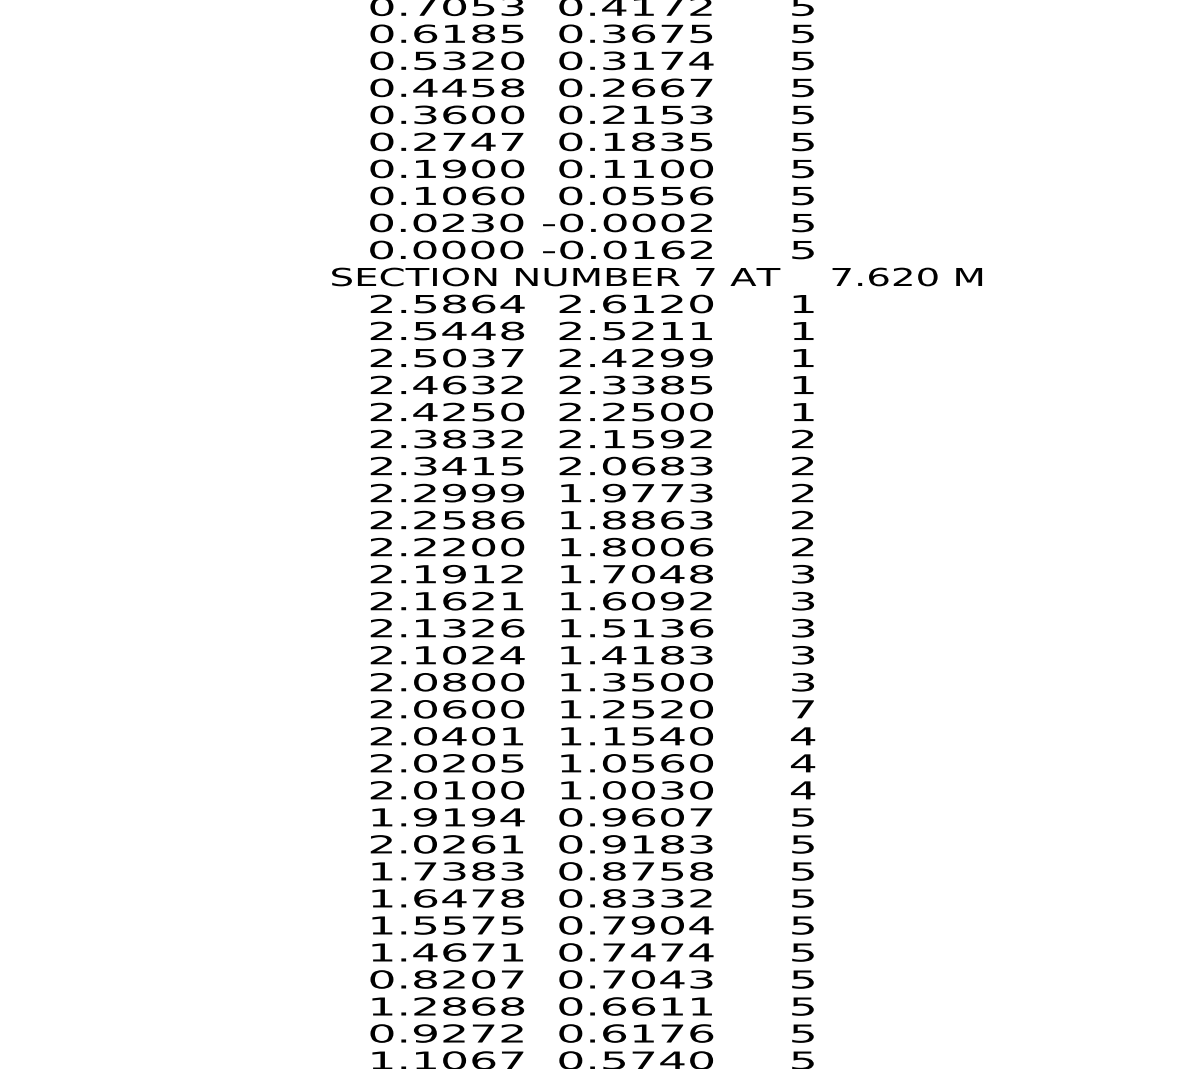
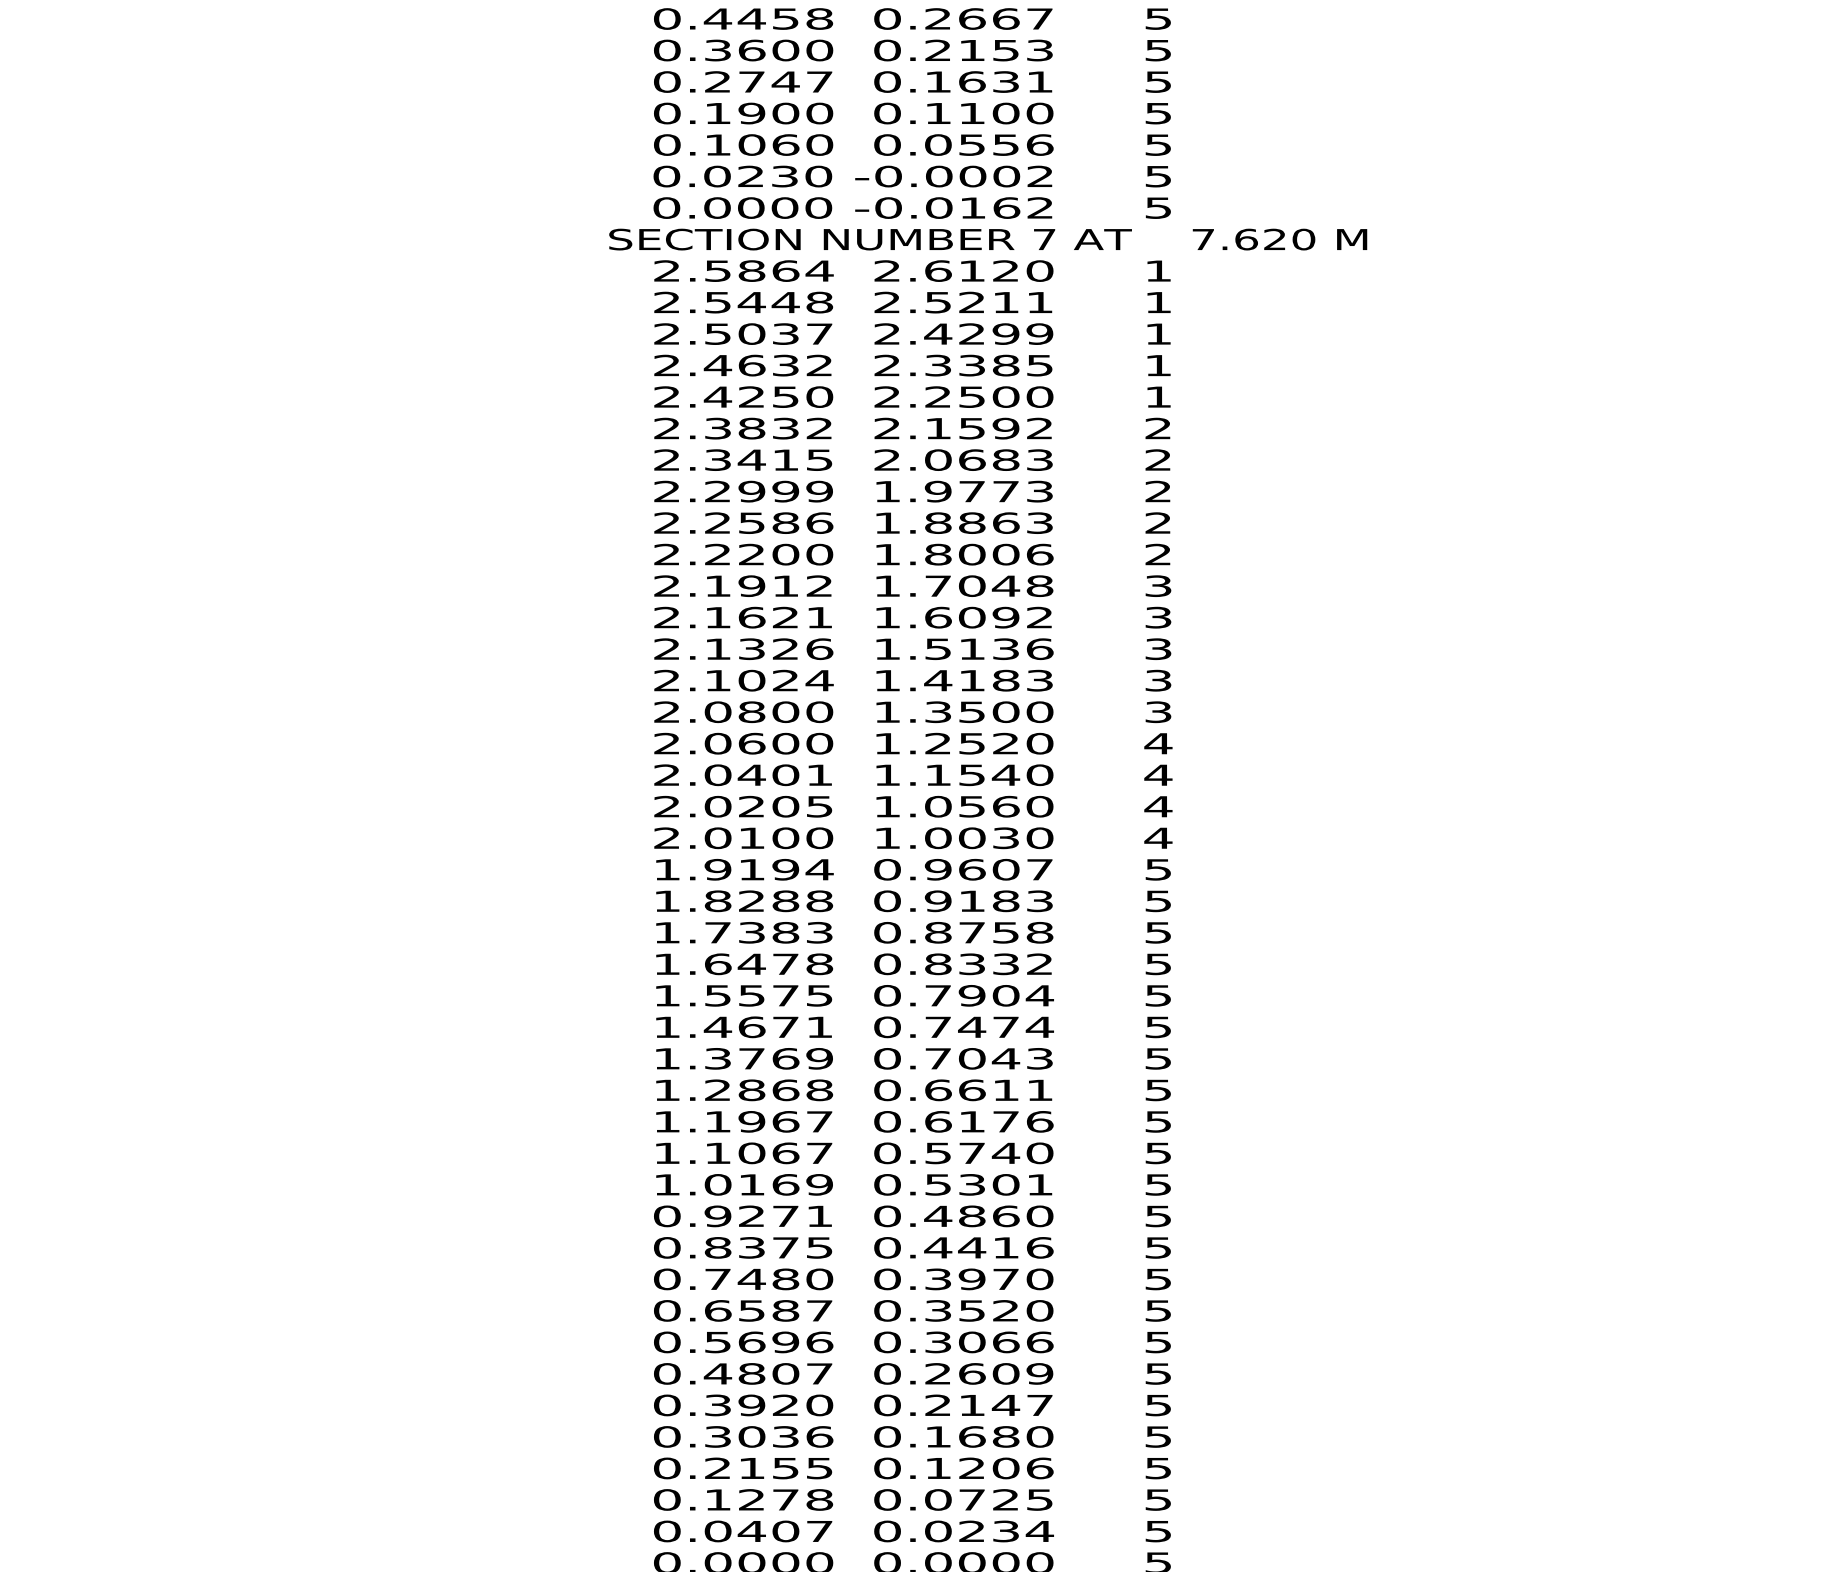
text: (671, 141) -> (1005, 81), 0.1835 -> 0.1631
text: (803, 709) -> (1158, 743), 7 -> 4
text: (447, 844) -> (743, 901), 2.0261 -> 1.8288
text: (447, 979) -> (743, 1058), 0.8207 -> 1.3769
text: (447, 1033) -> (743, 1121), 0.9272 -> 1.1967

